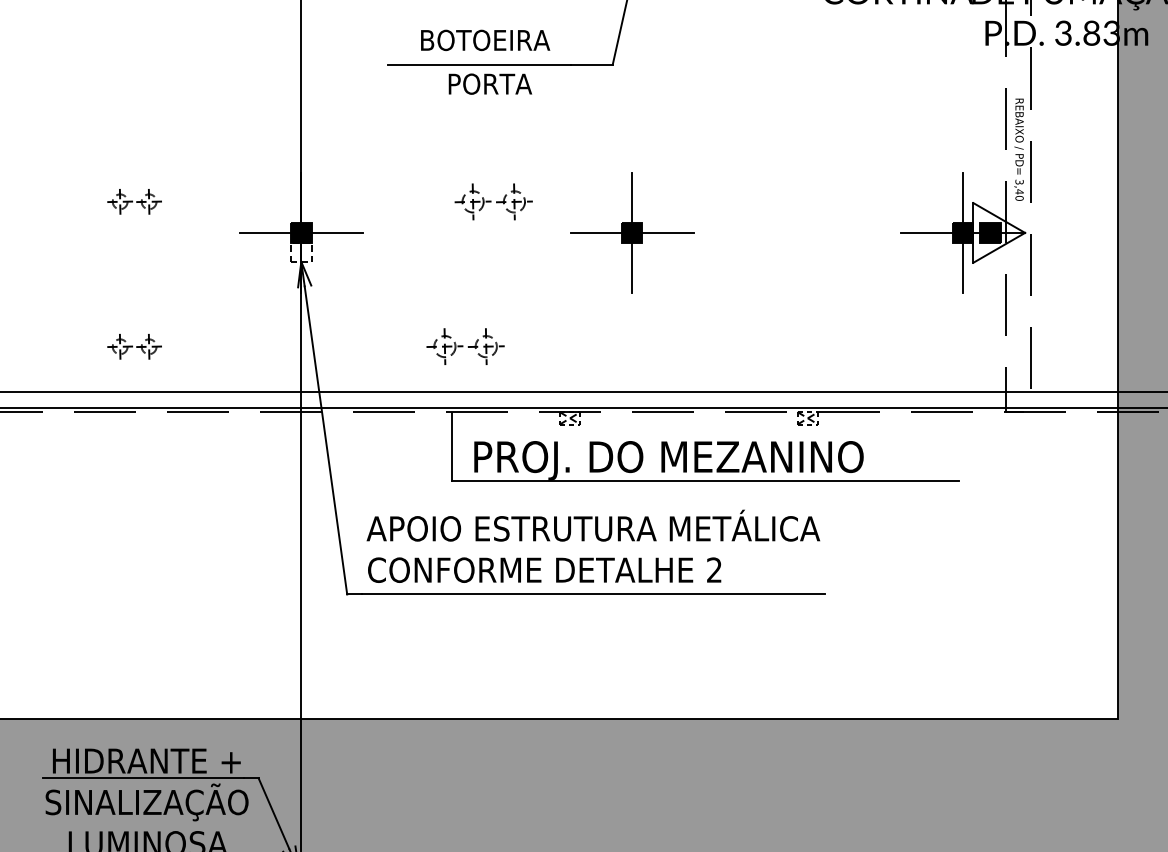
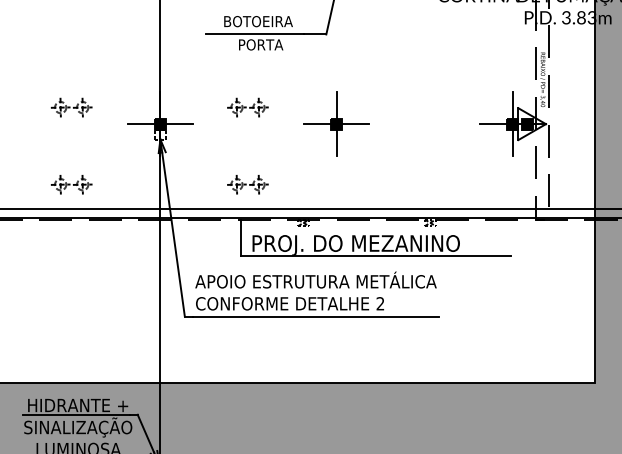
part: (134, 201) -> (71, 107), size x1.43
part: (492, 201) -> (247, 107), moved
part: (134, 346) -> (71, 184), size x1.43

